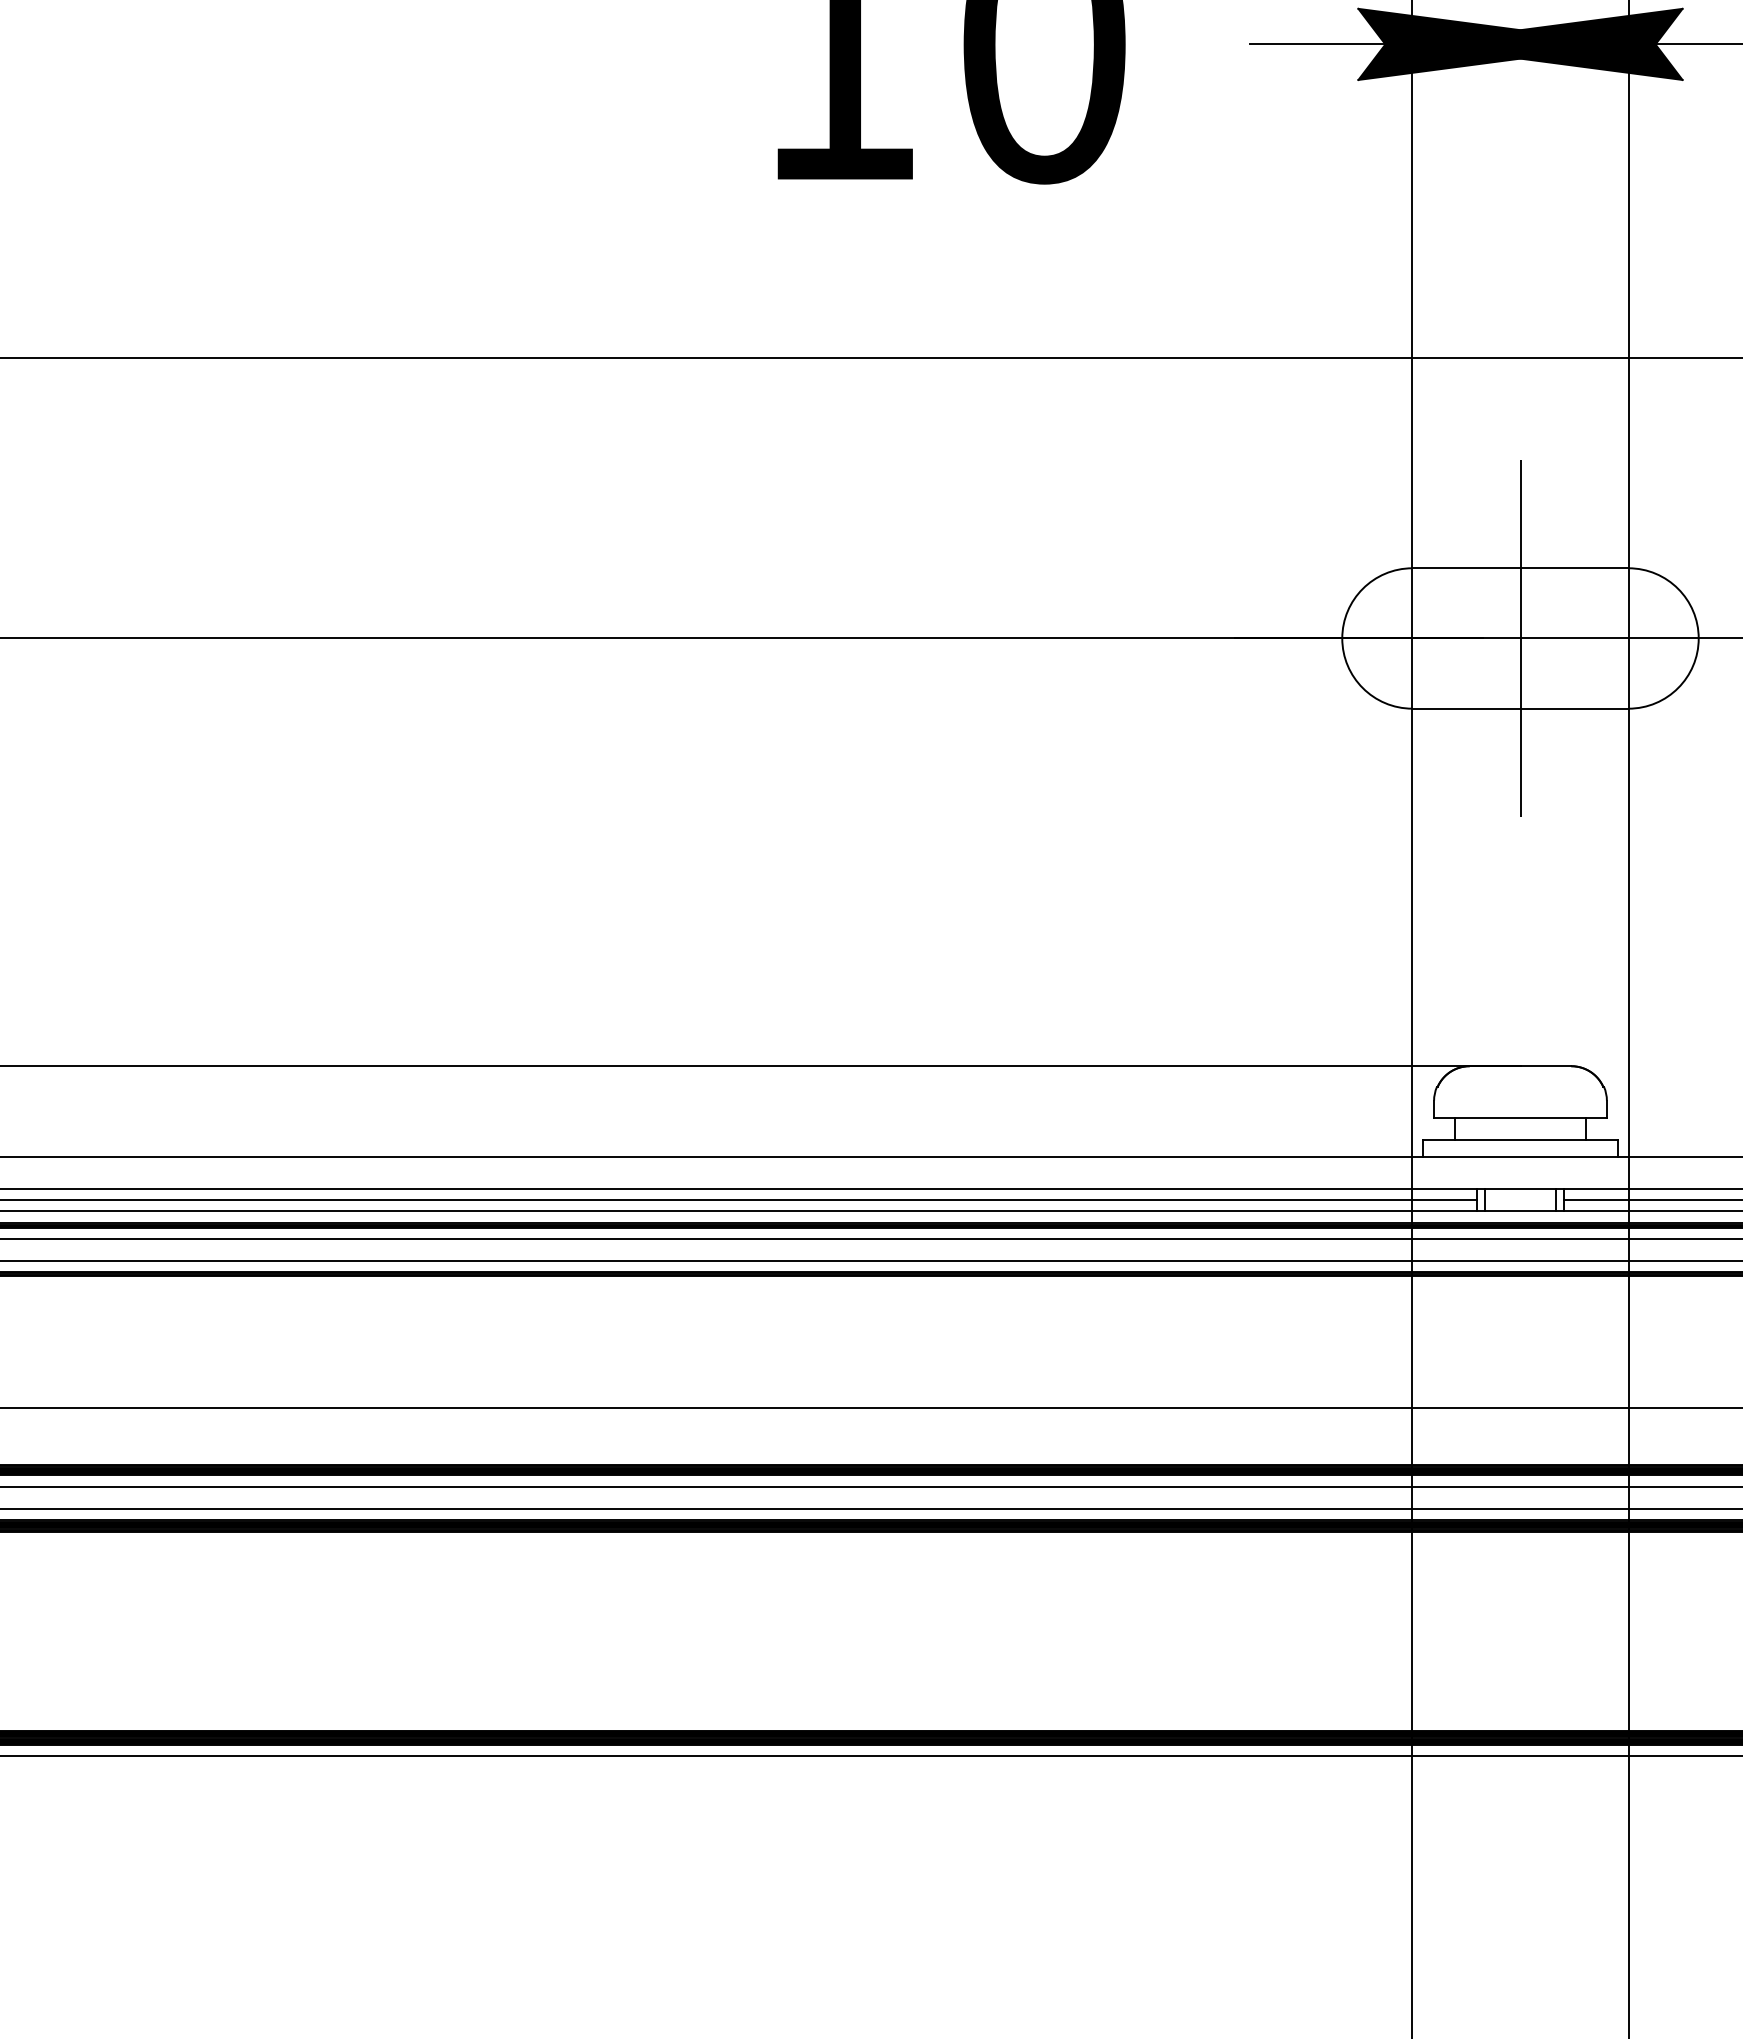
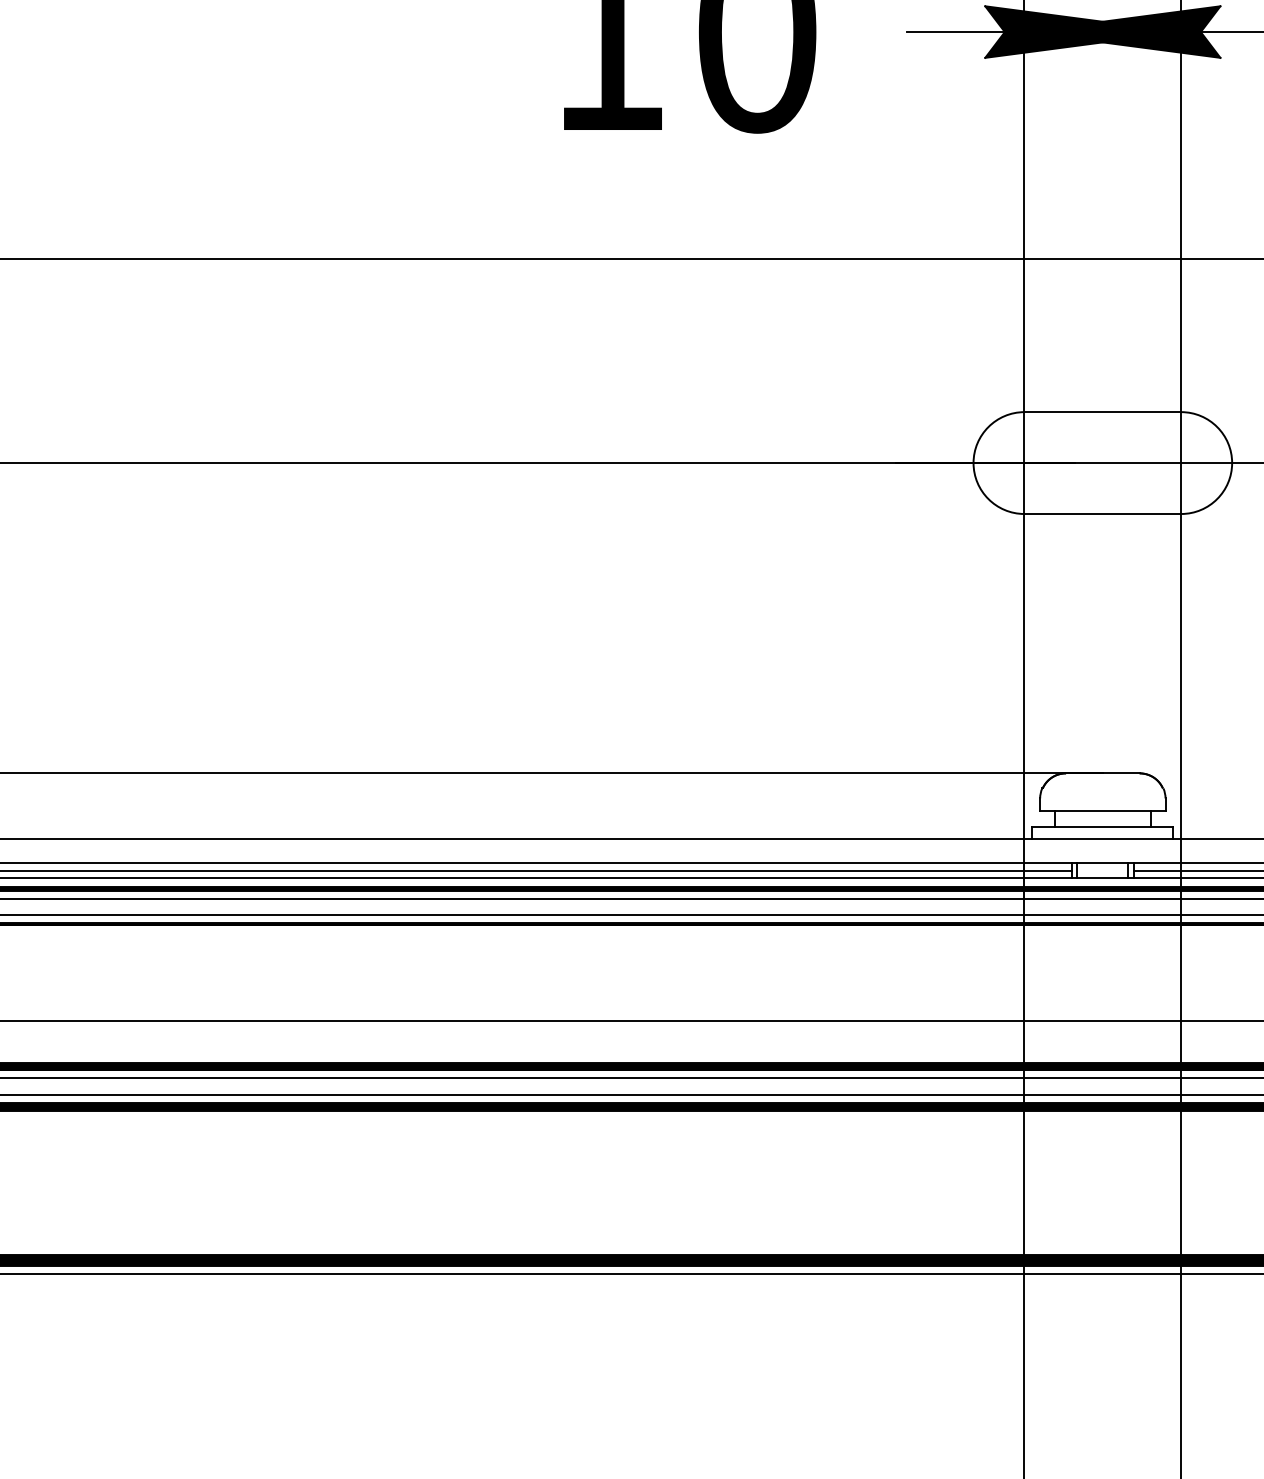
line: (1520, 638) -> (1102, 463), removed

